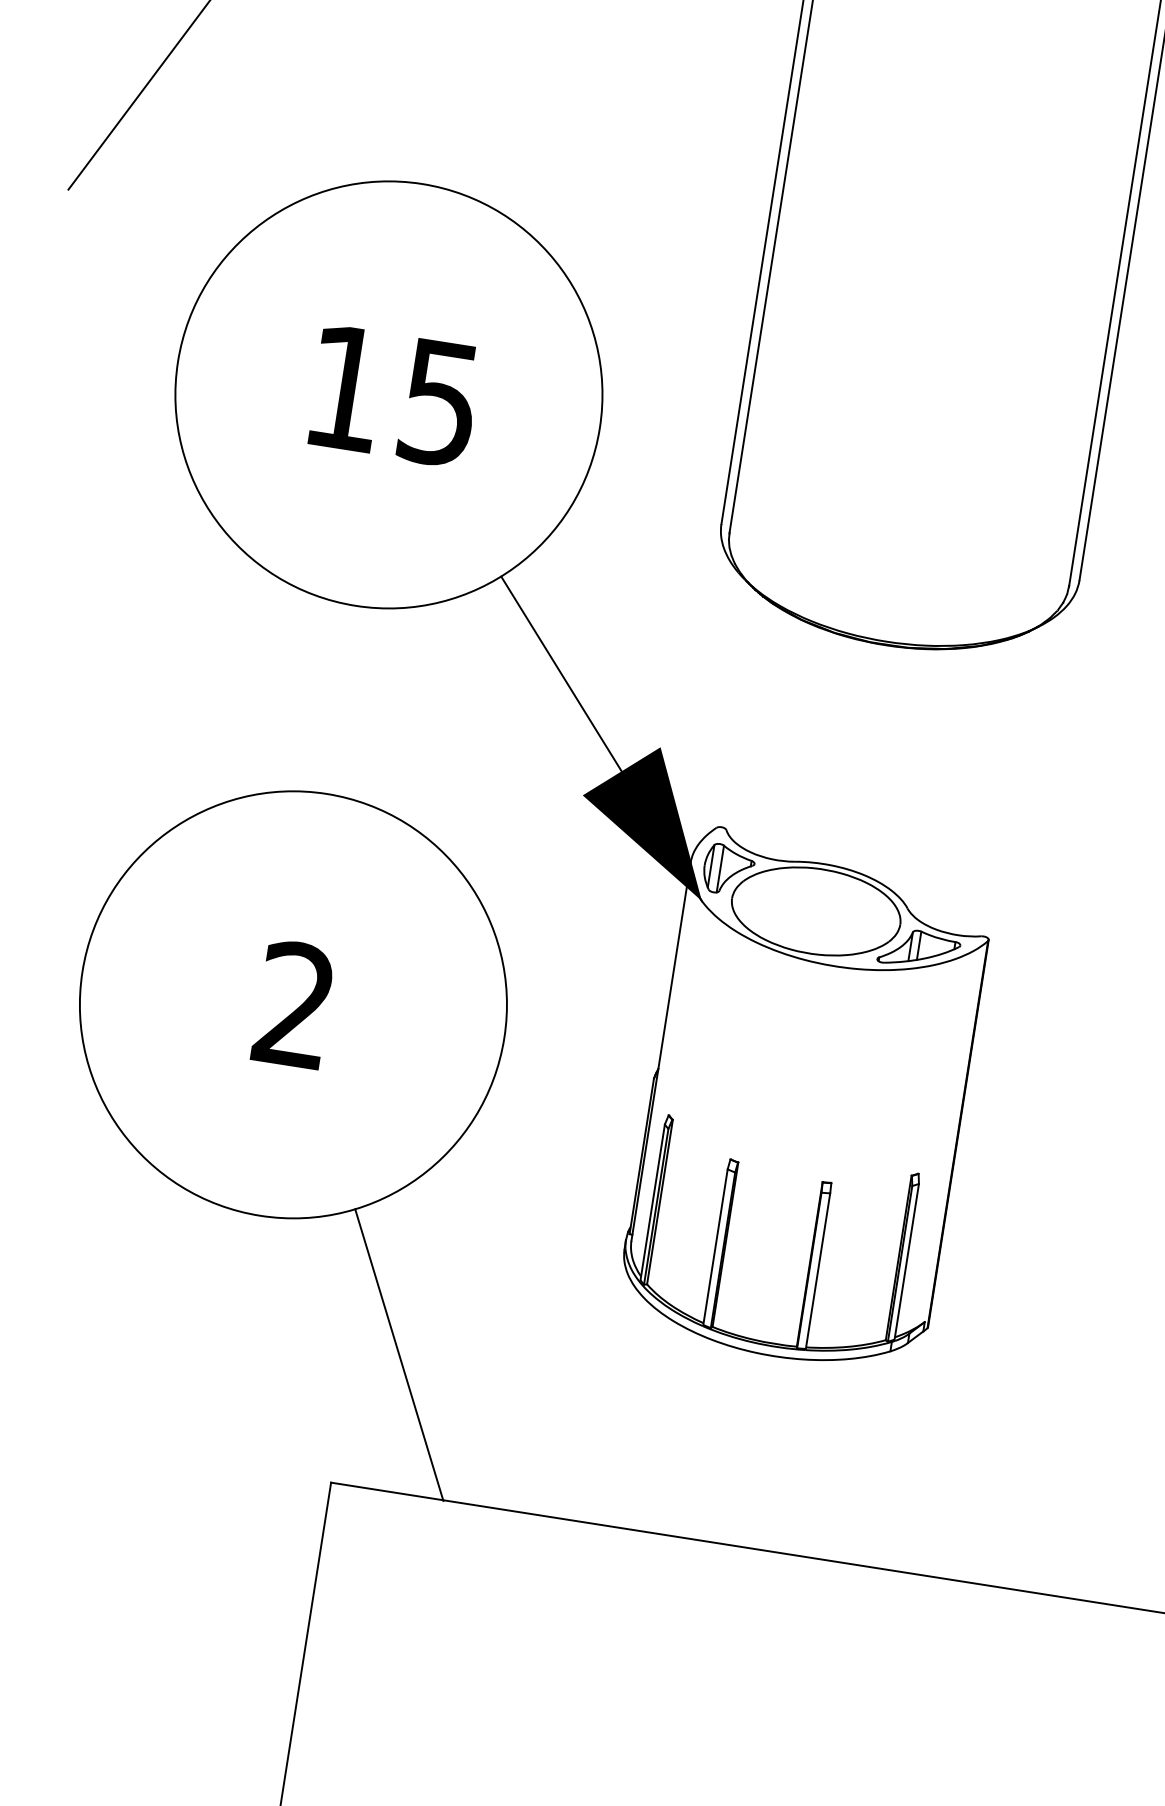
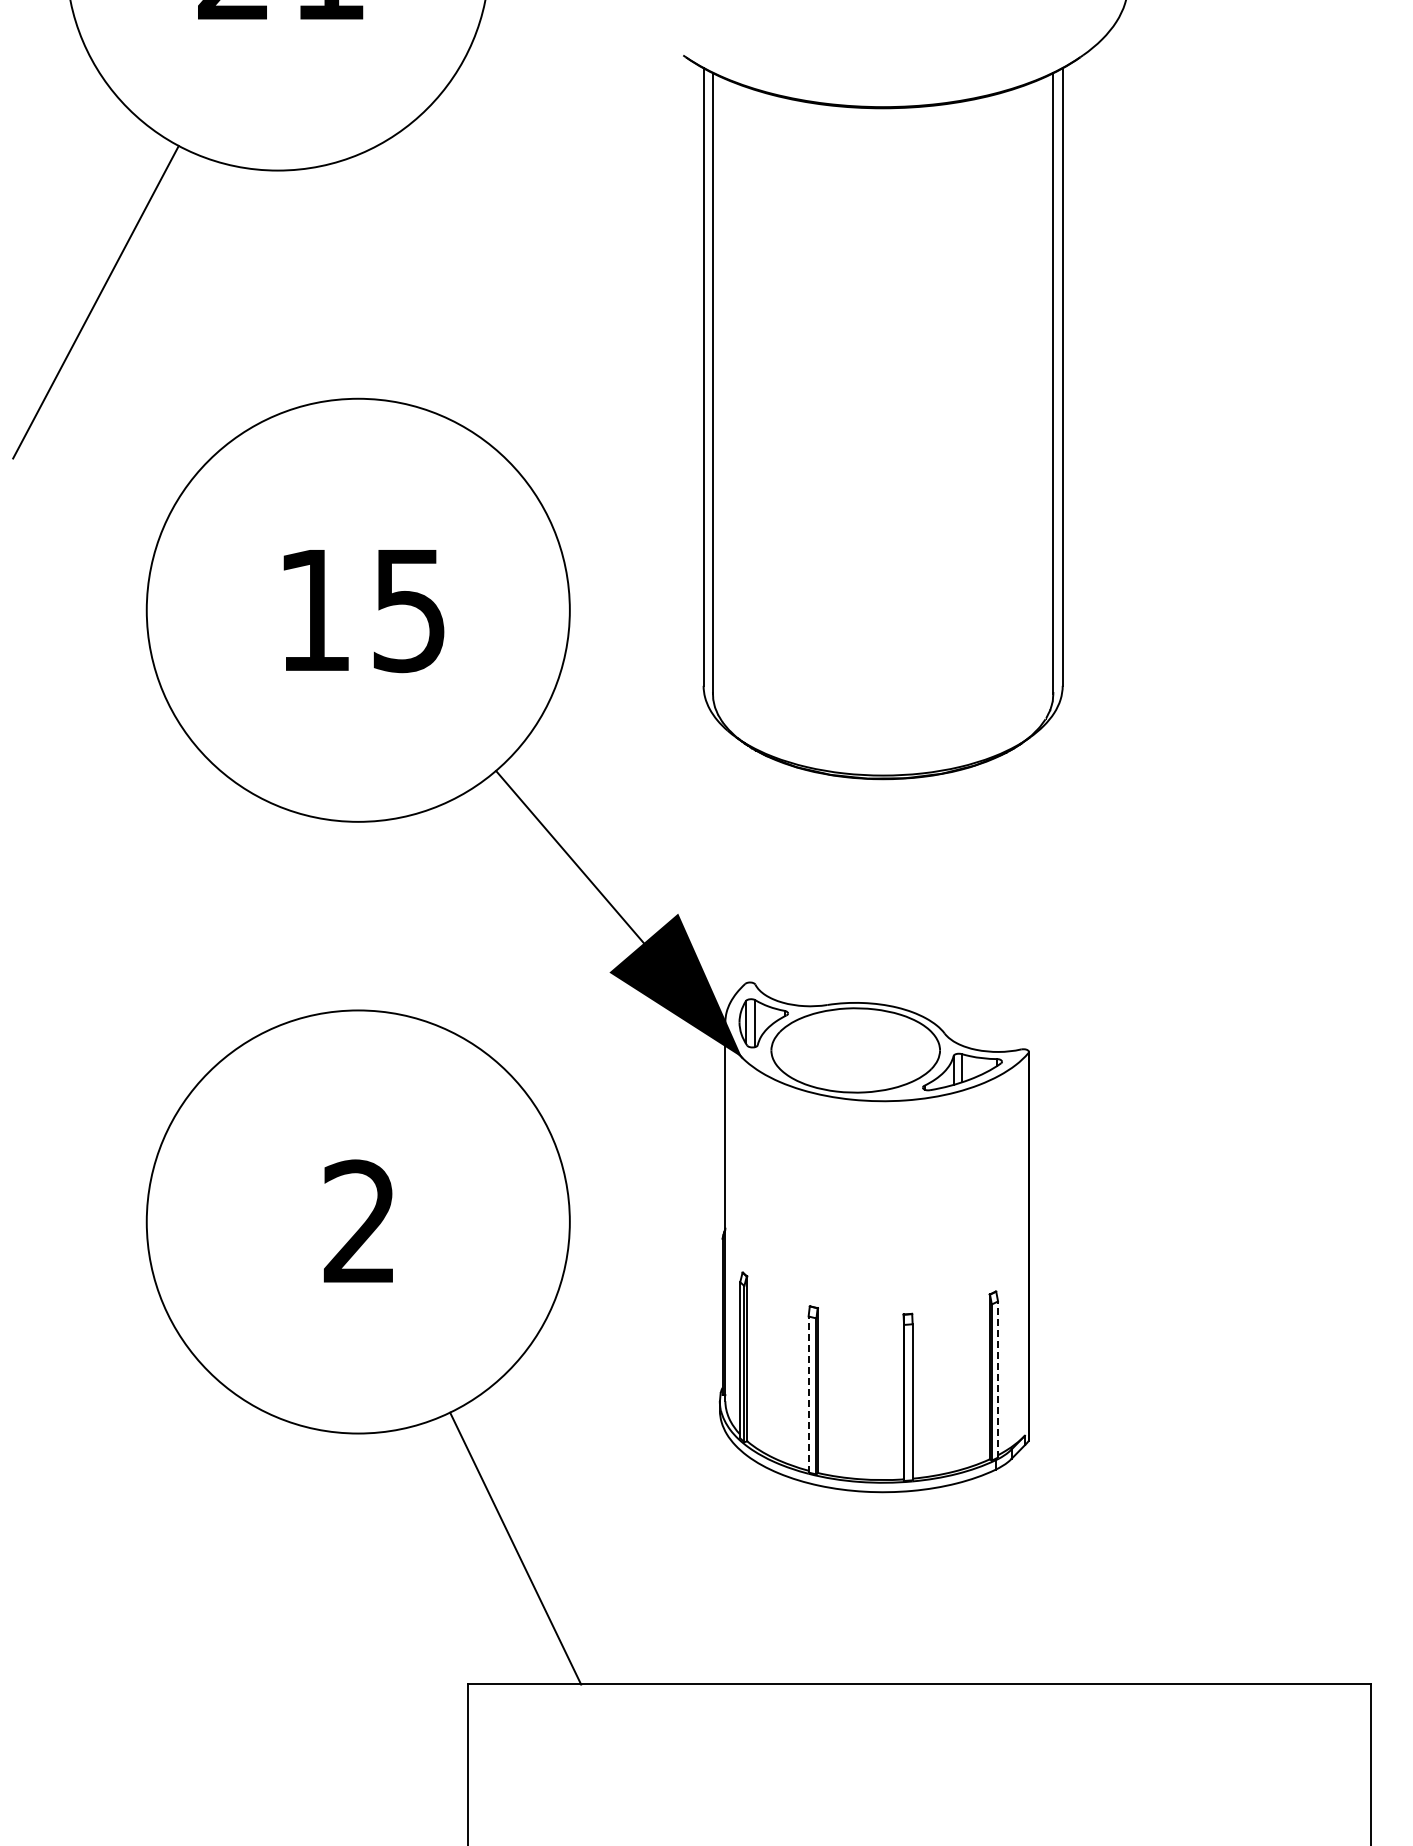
line: (715, 1247) -> (808, 1394), solid -> dashed
line: (907, 1261) -> (998, 1379), solid -> dashed

